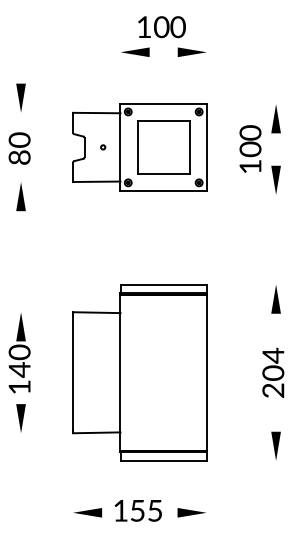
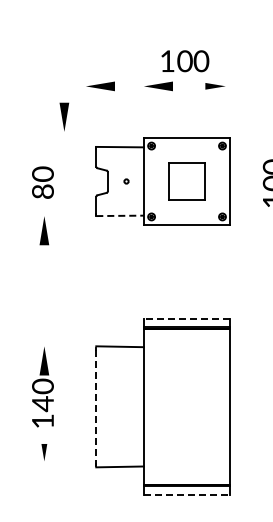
part: (77, 51) -> (100, 85), added
part: (191, 51) -> (214, 85), size x0.7
part: (20, 97) -> (63, 116), moved
part: (163, 147) -> (186, 181), size x0.7
line: (96, 181) -> (119, 215), solid -> dashed
line: (163, 284) -> (186, 318), solid -> dashed
line: (72, 372) -> (95, 406), solid -> dashed
part: (20, 418) -> (43, 452), size x0.6
line: (164, 460) -> (187, 494), solid -> dashed

